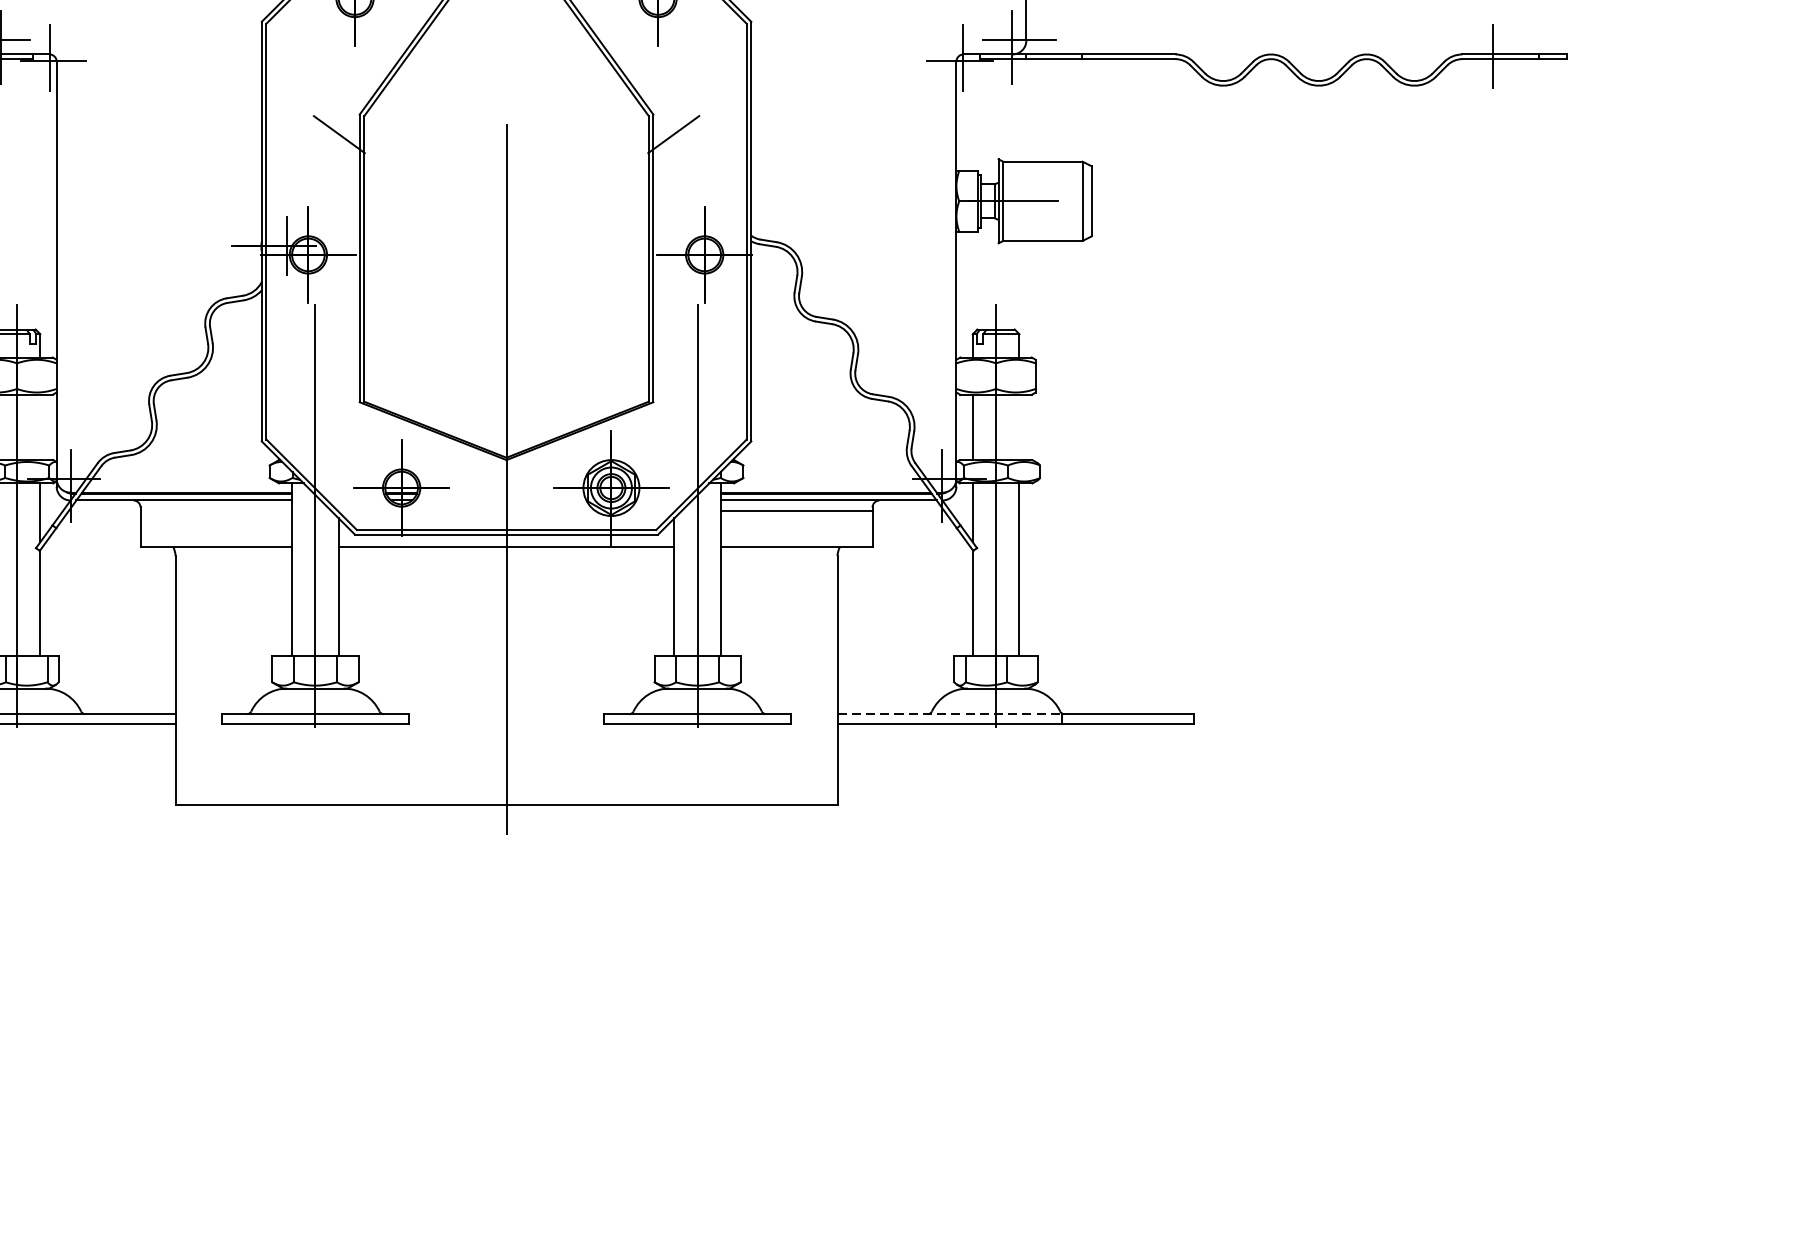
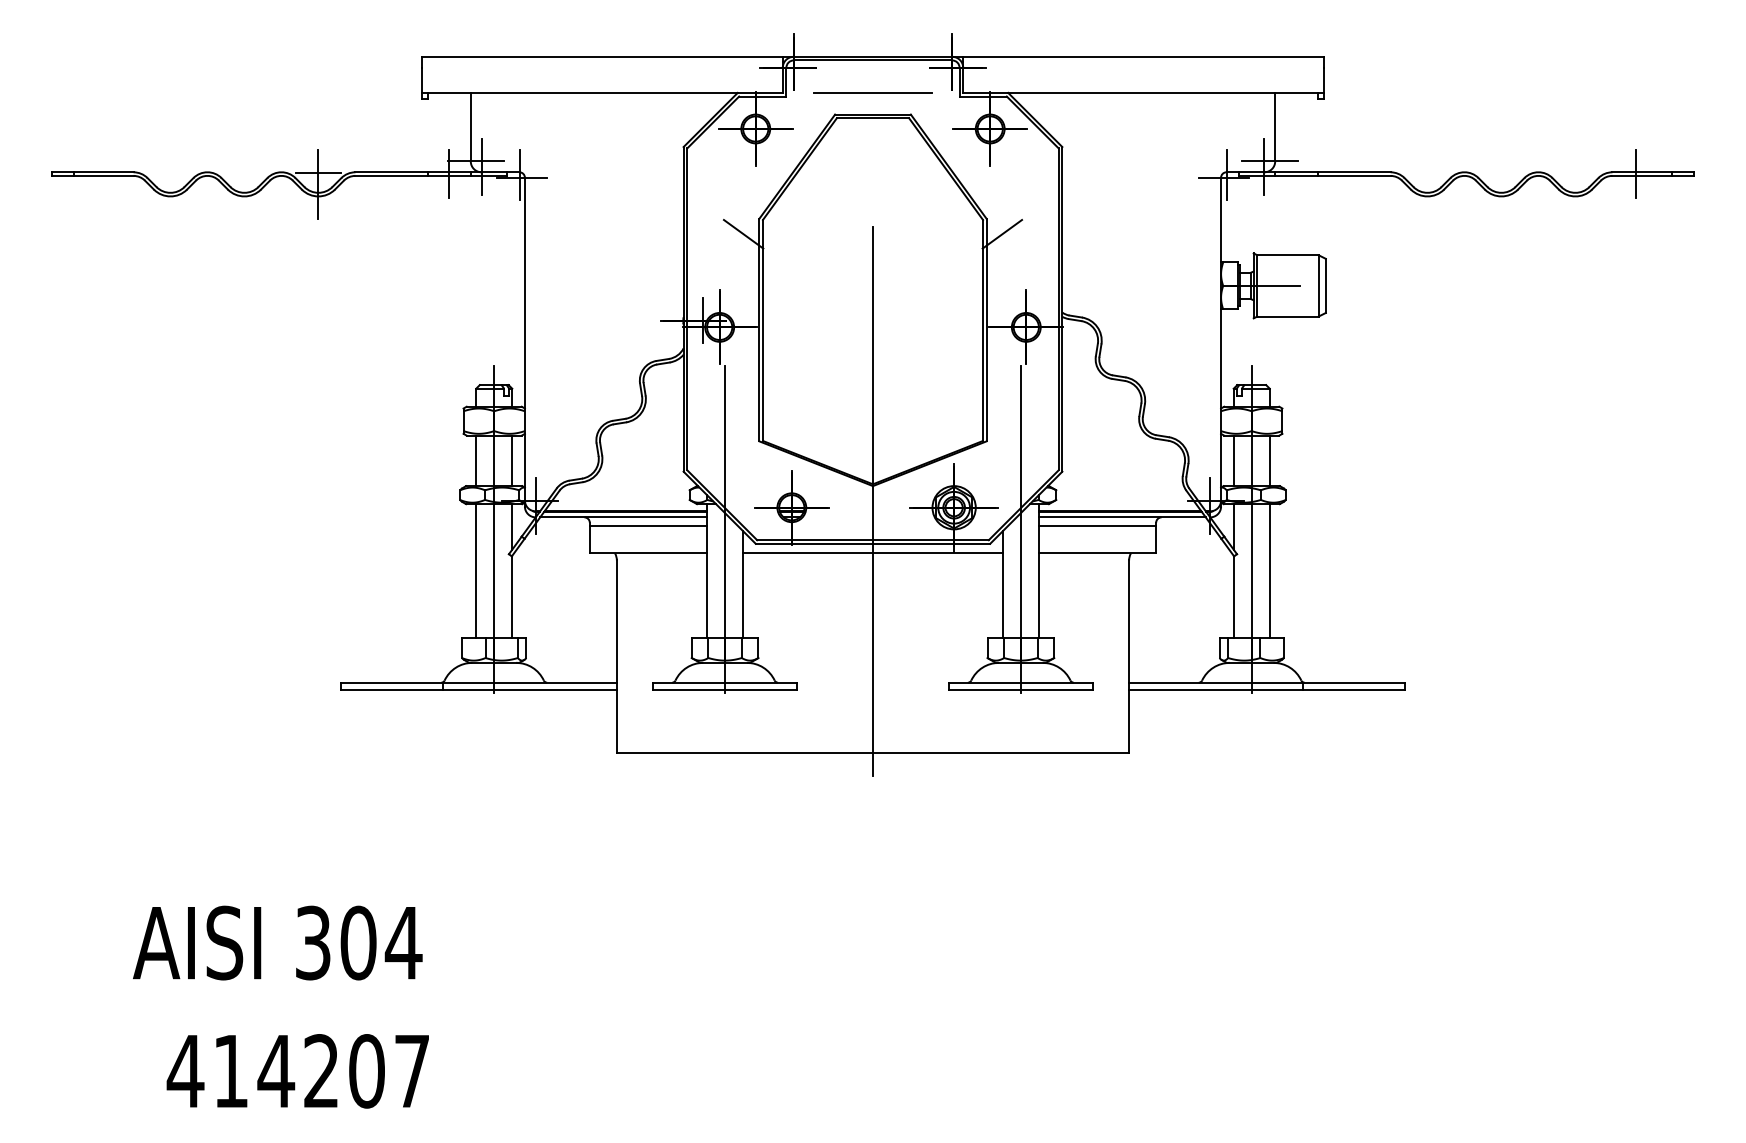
line: (40, 426) -> (512, 460), added
line: (1019, 426) -> (1269, 460), added
line: (216, 510) -> (648, 525), added
line: (949, 713) -> (1215, 682), dashed -> solid

